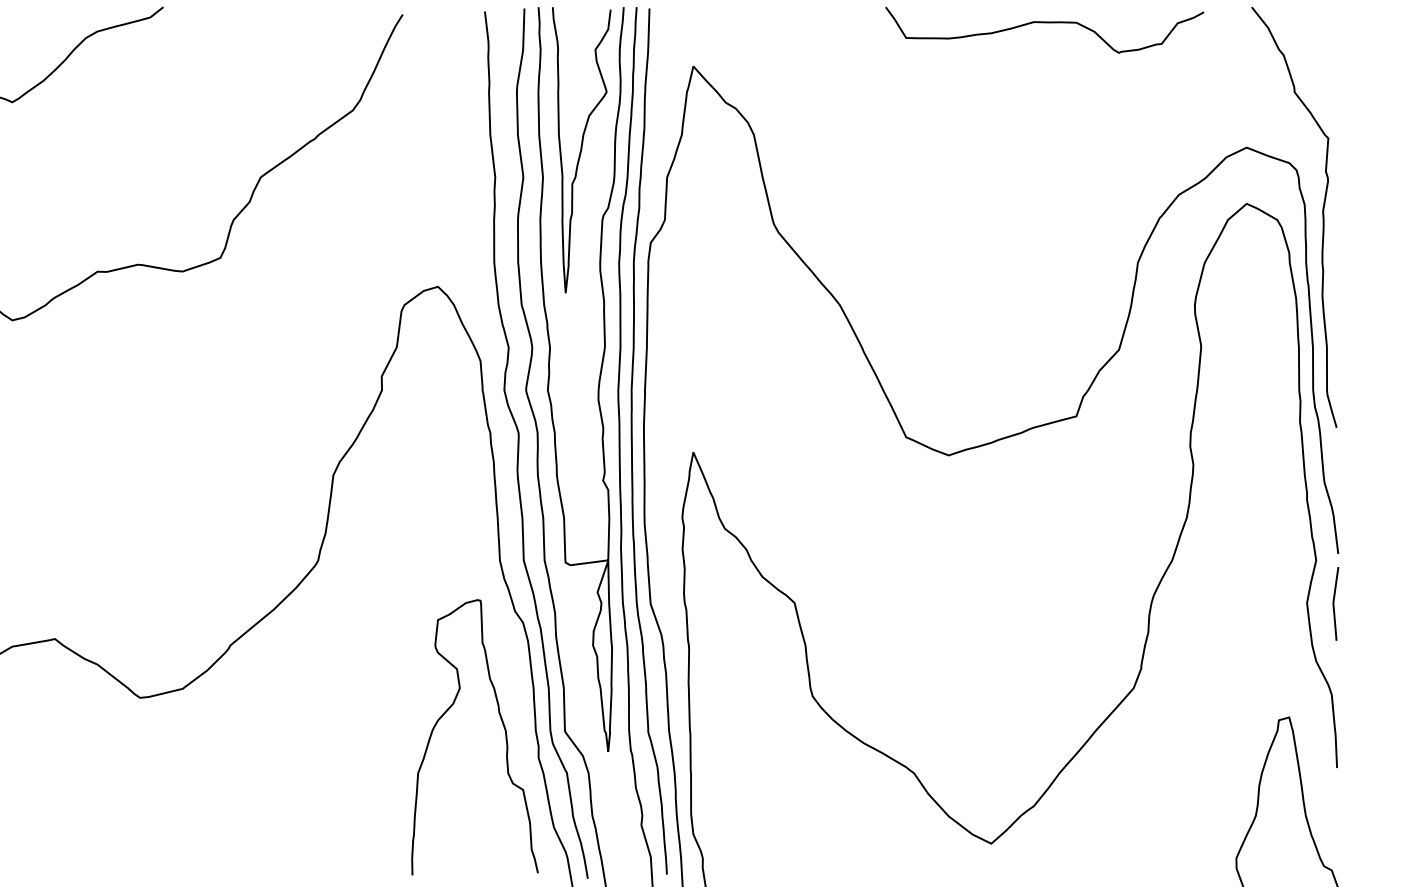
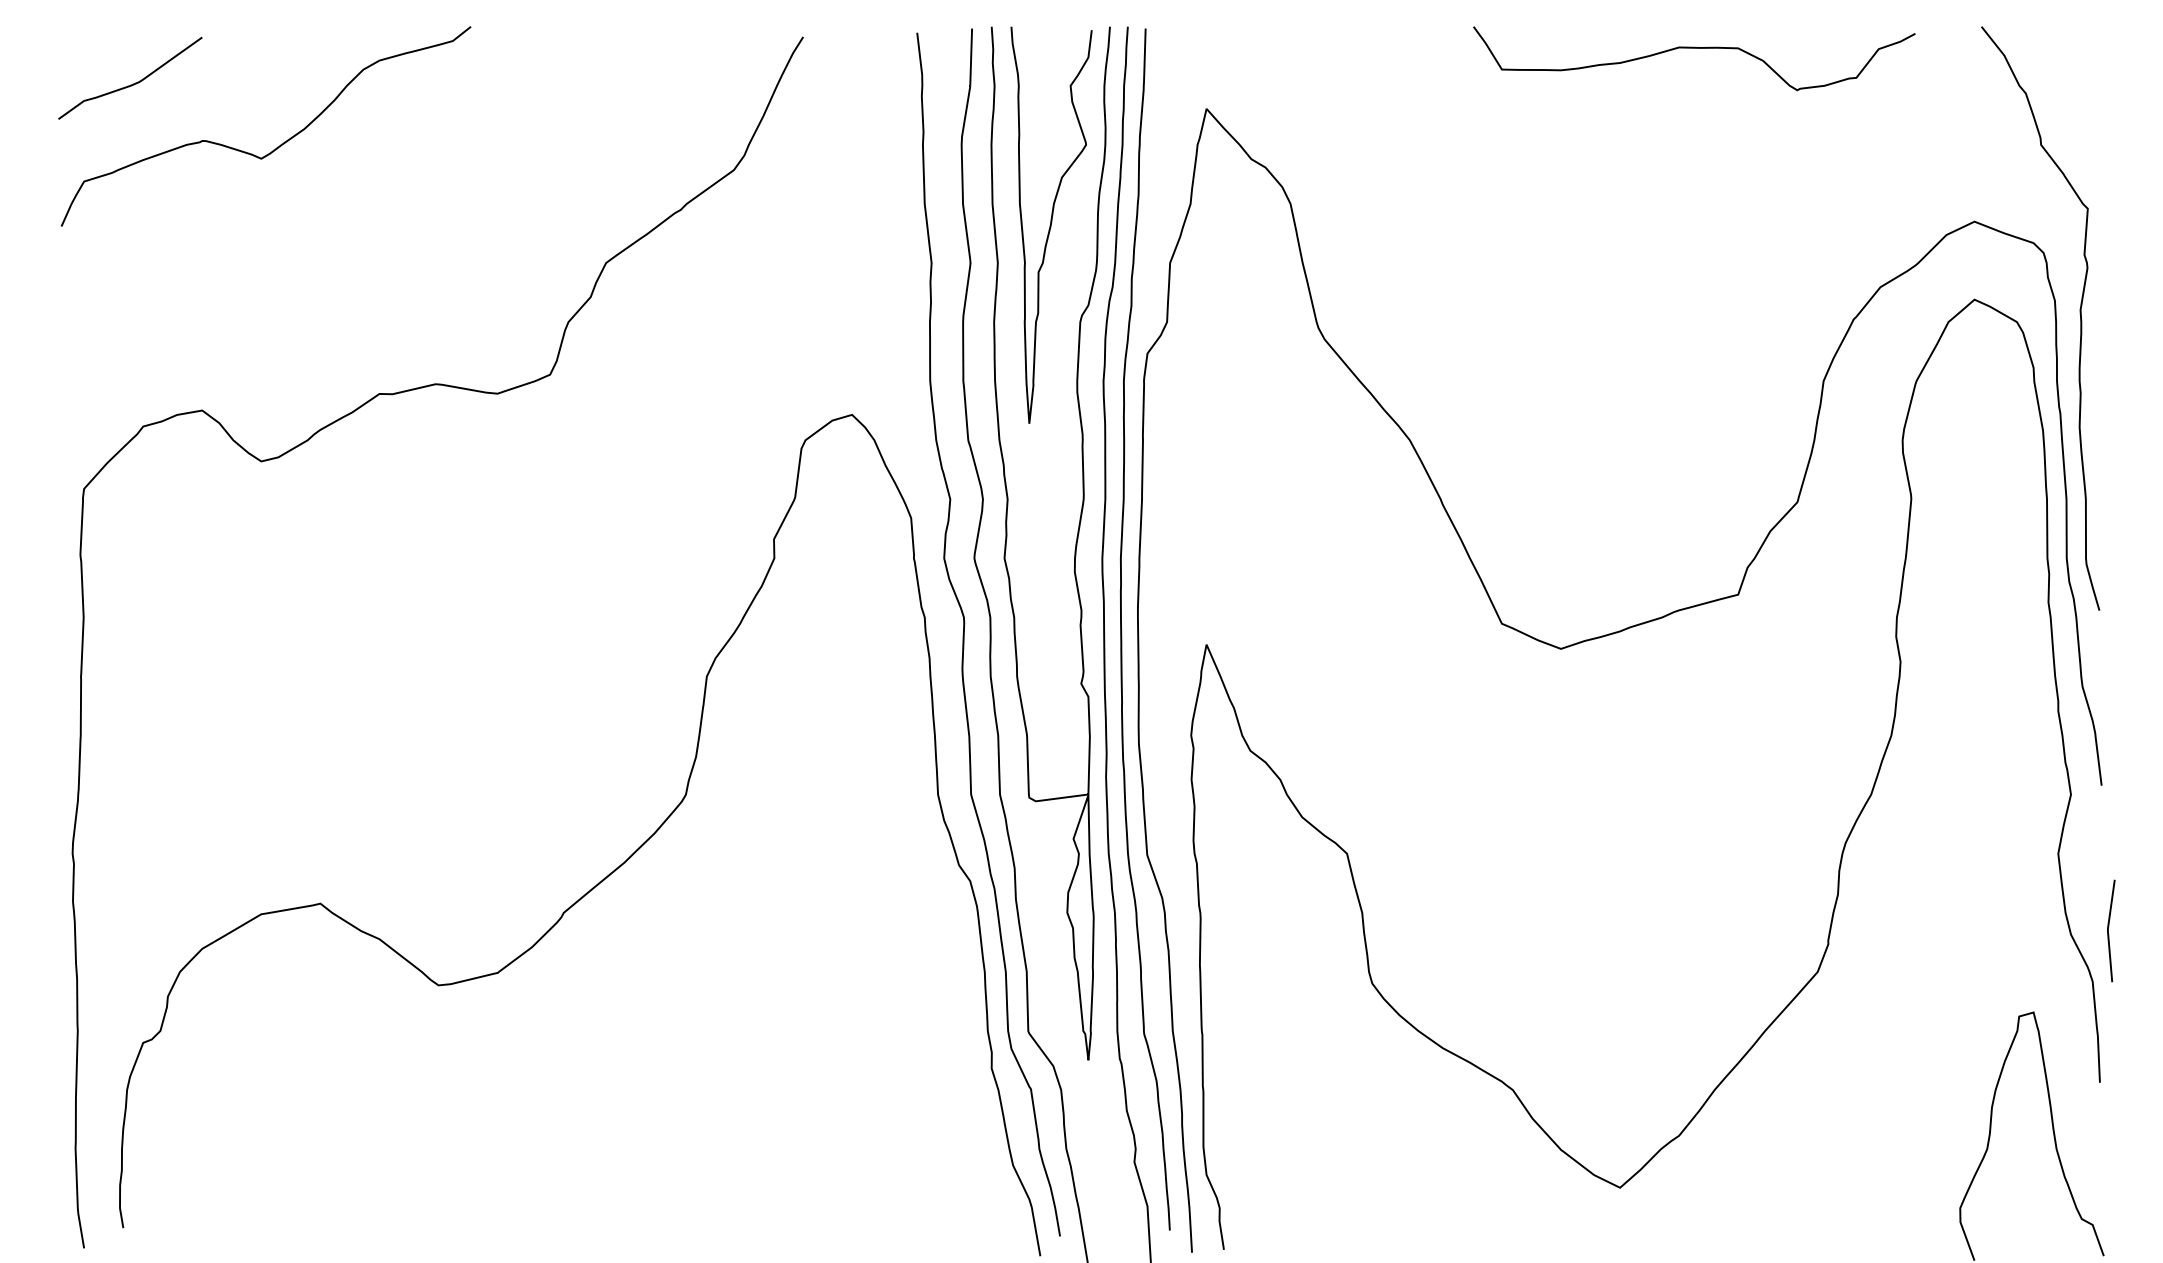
line: (1333, 603) -> (2108, 930), moved
curve: (502, 723) -> (941, 1021), removed

